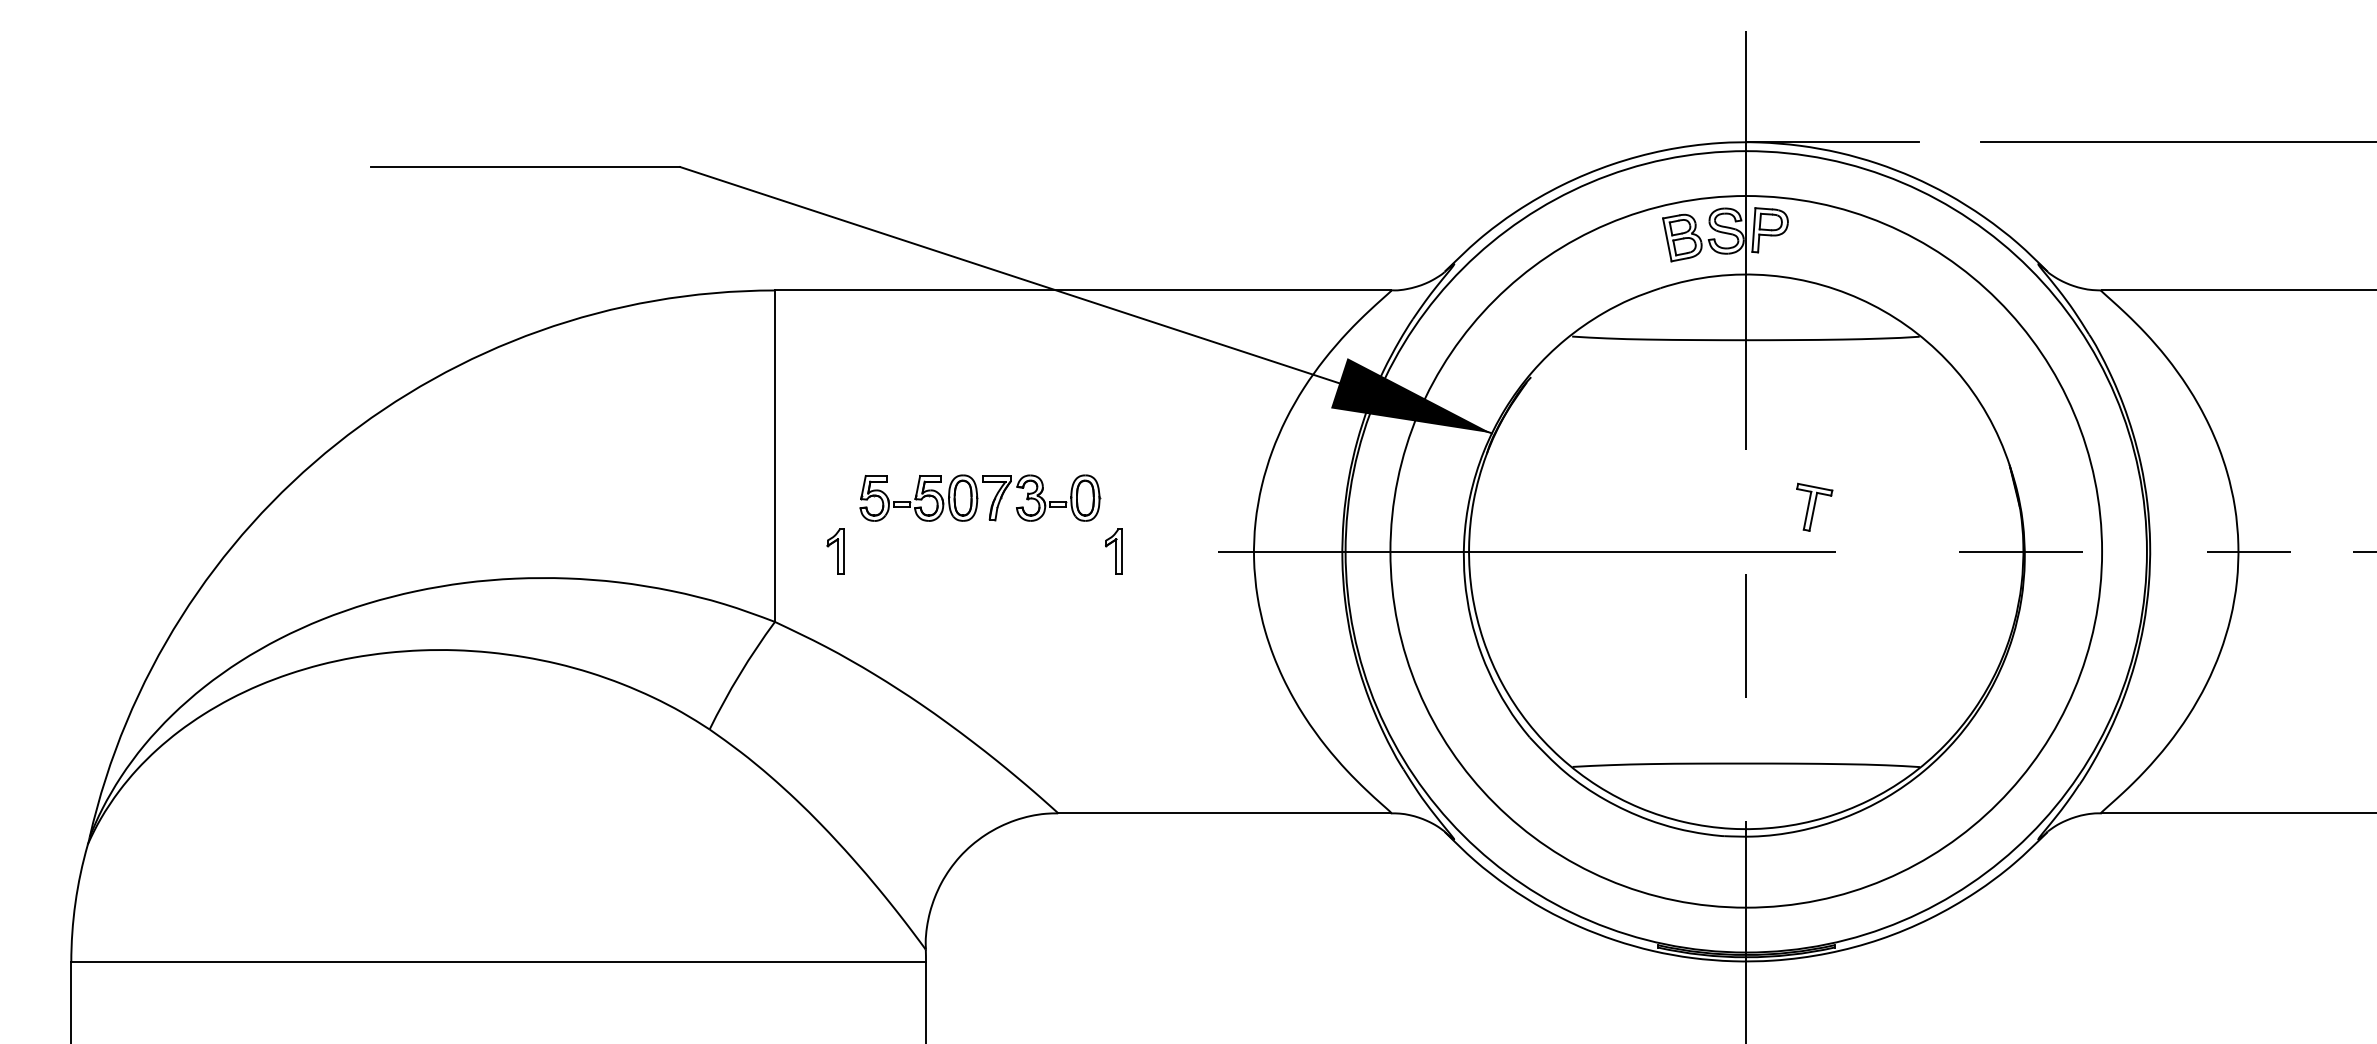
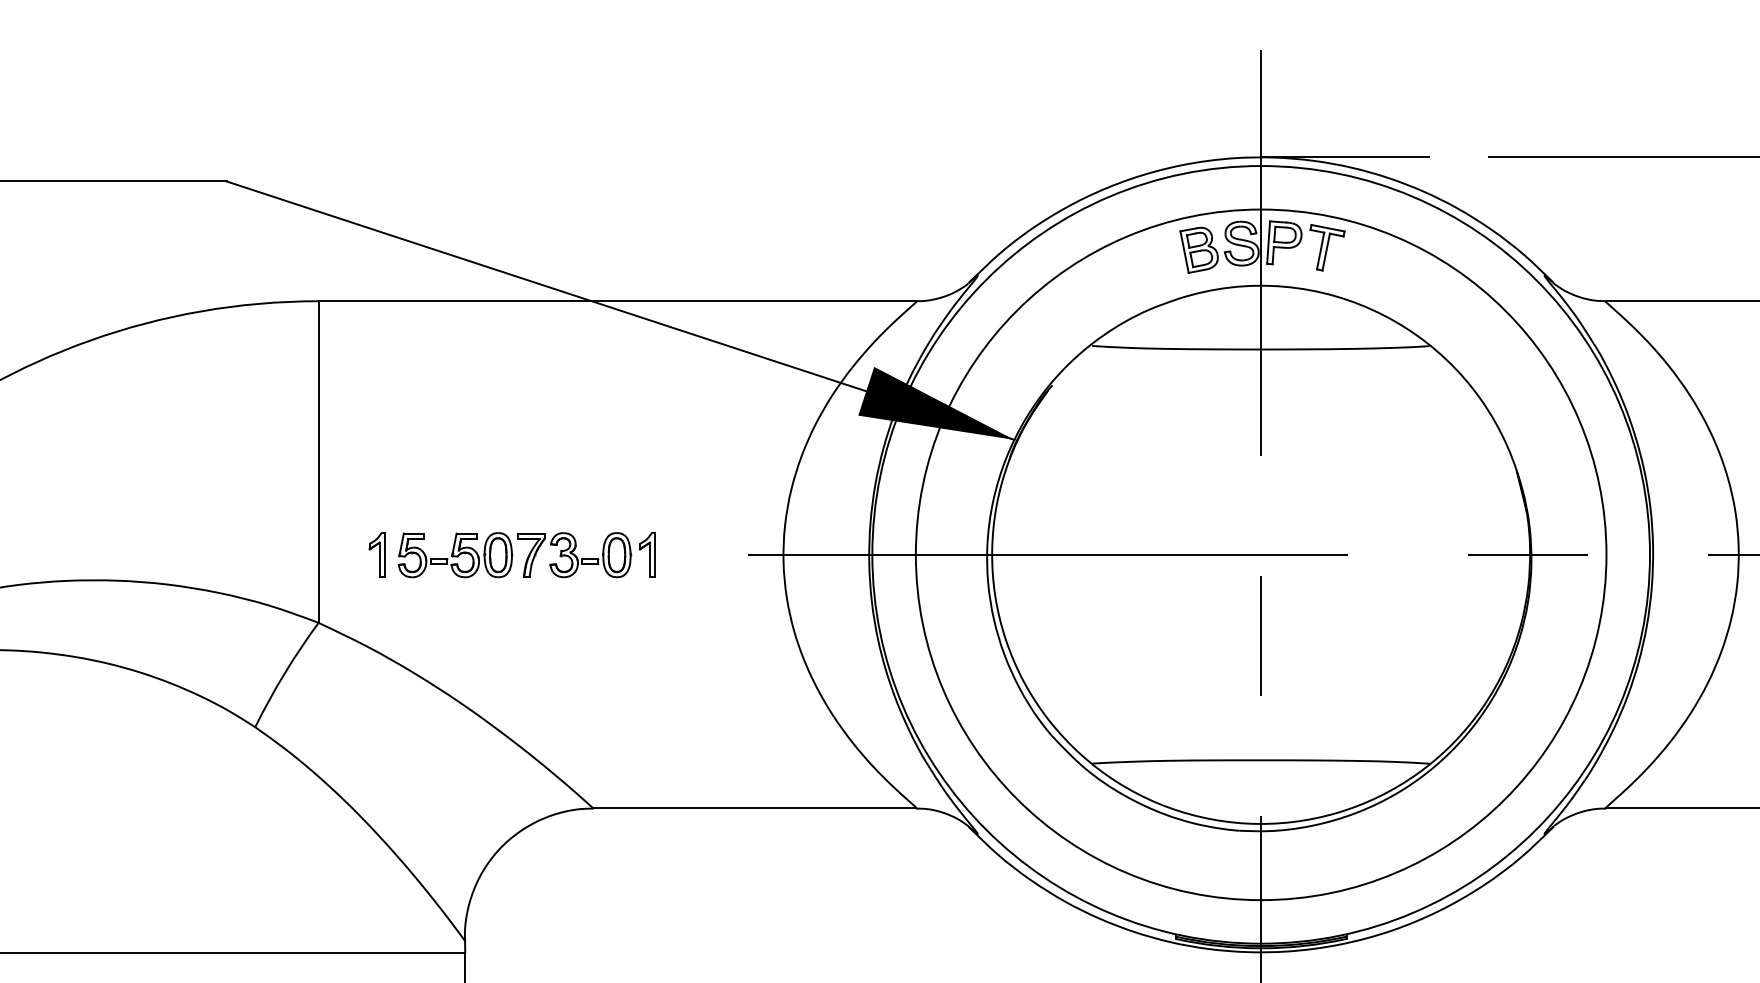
part: (980, 497) -> (515, 554), moved
part: (1814, 506) -> (1327, 246), moved

